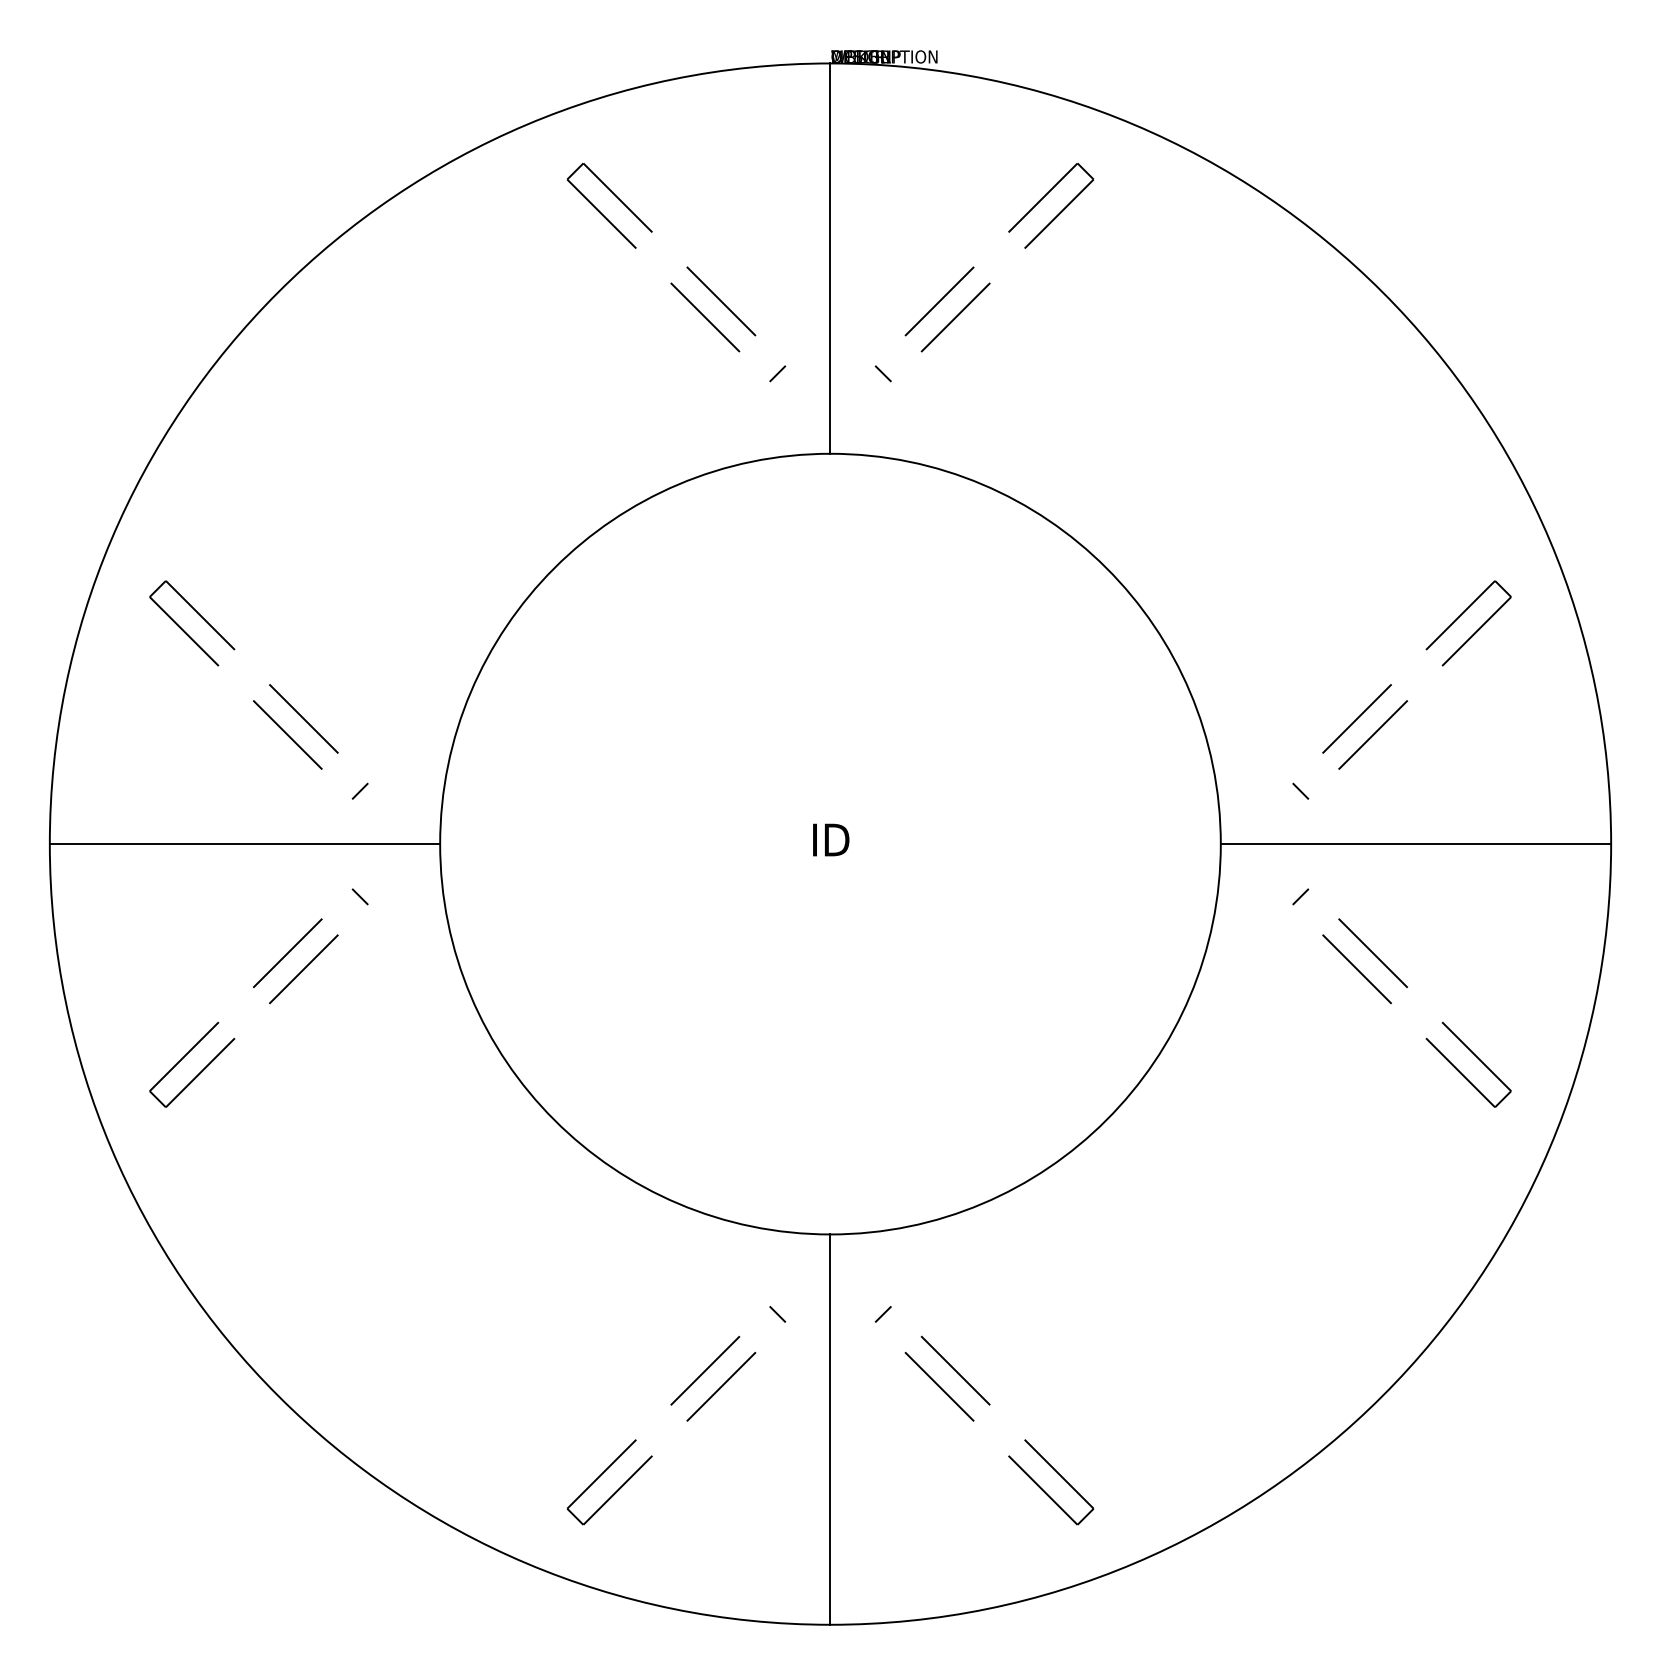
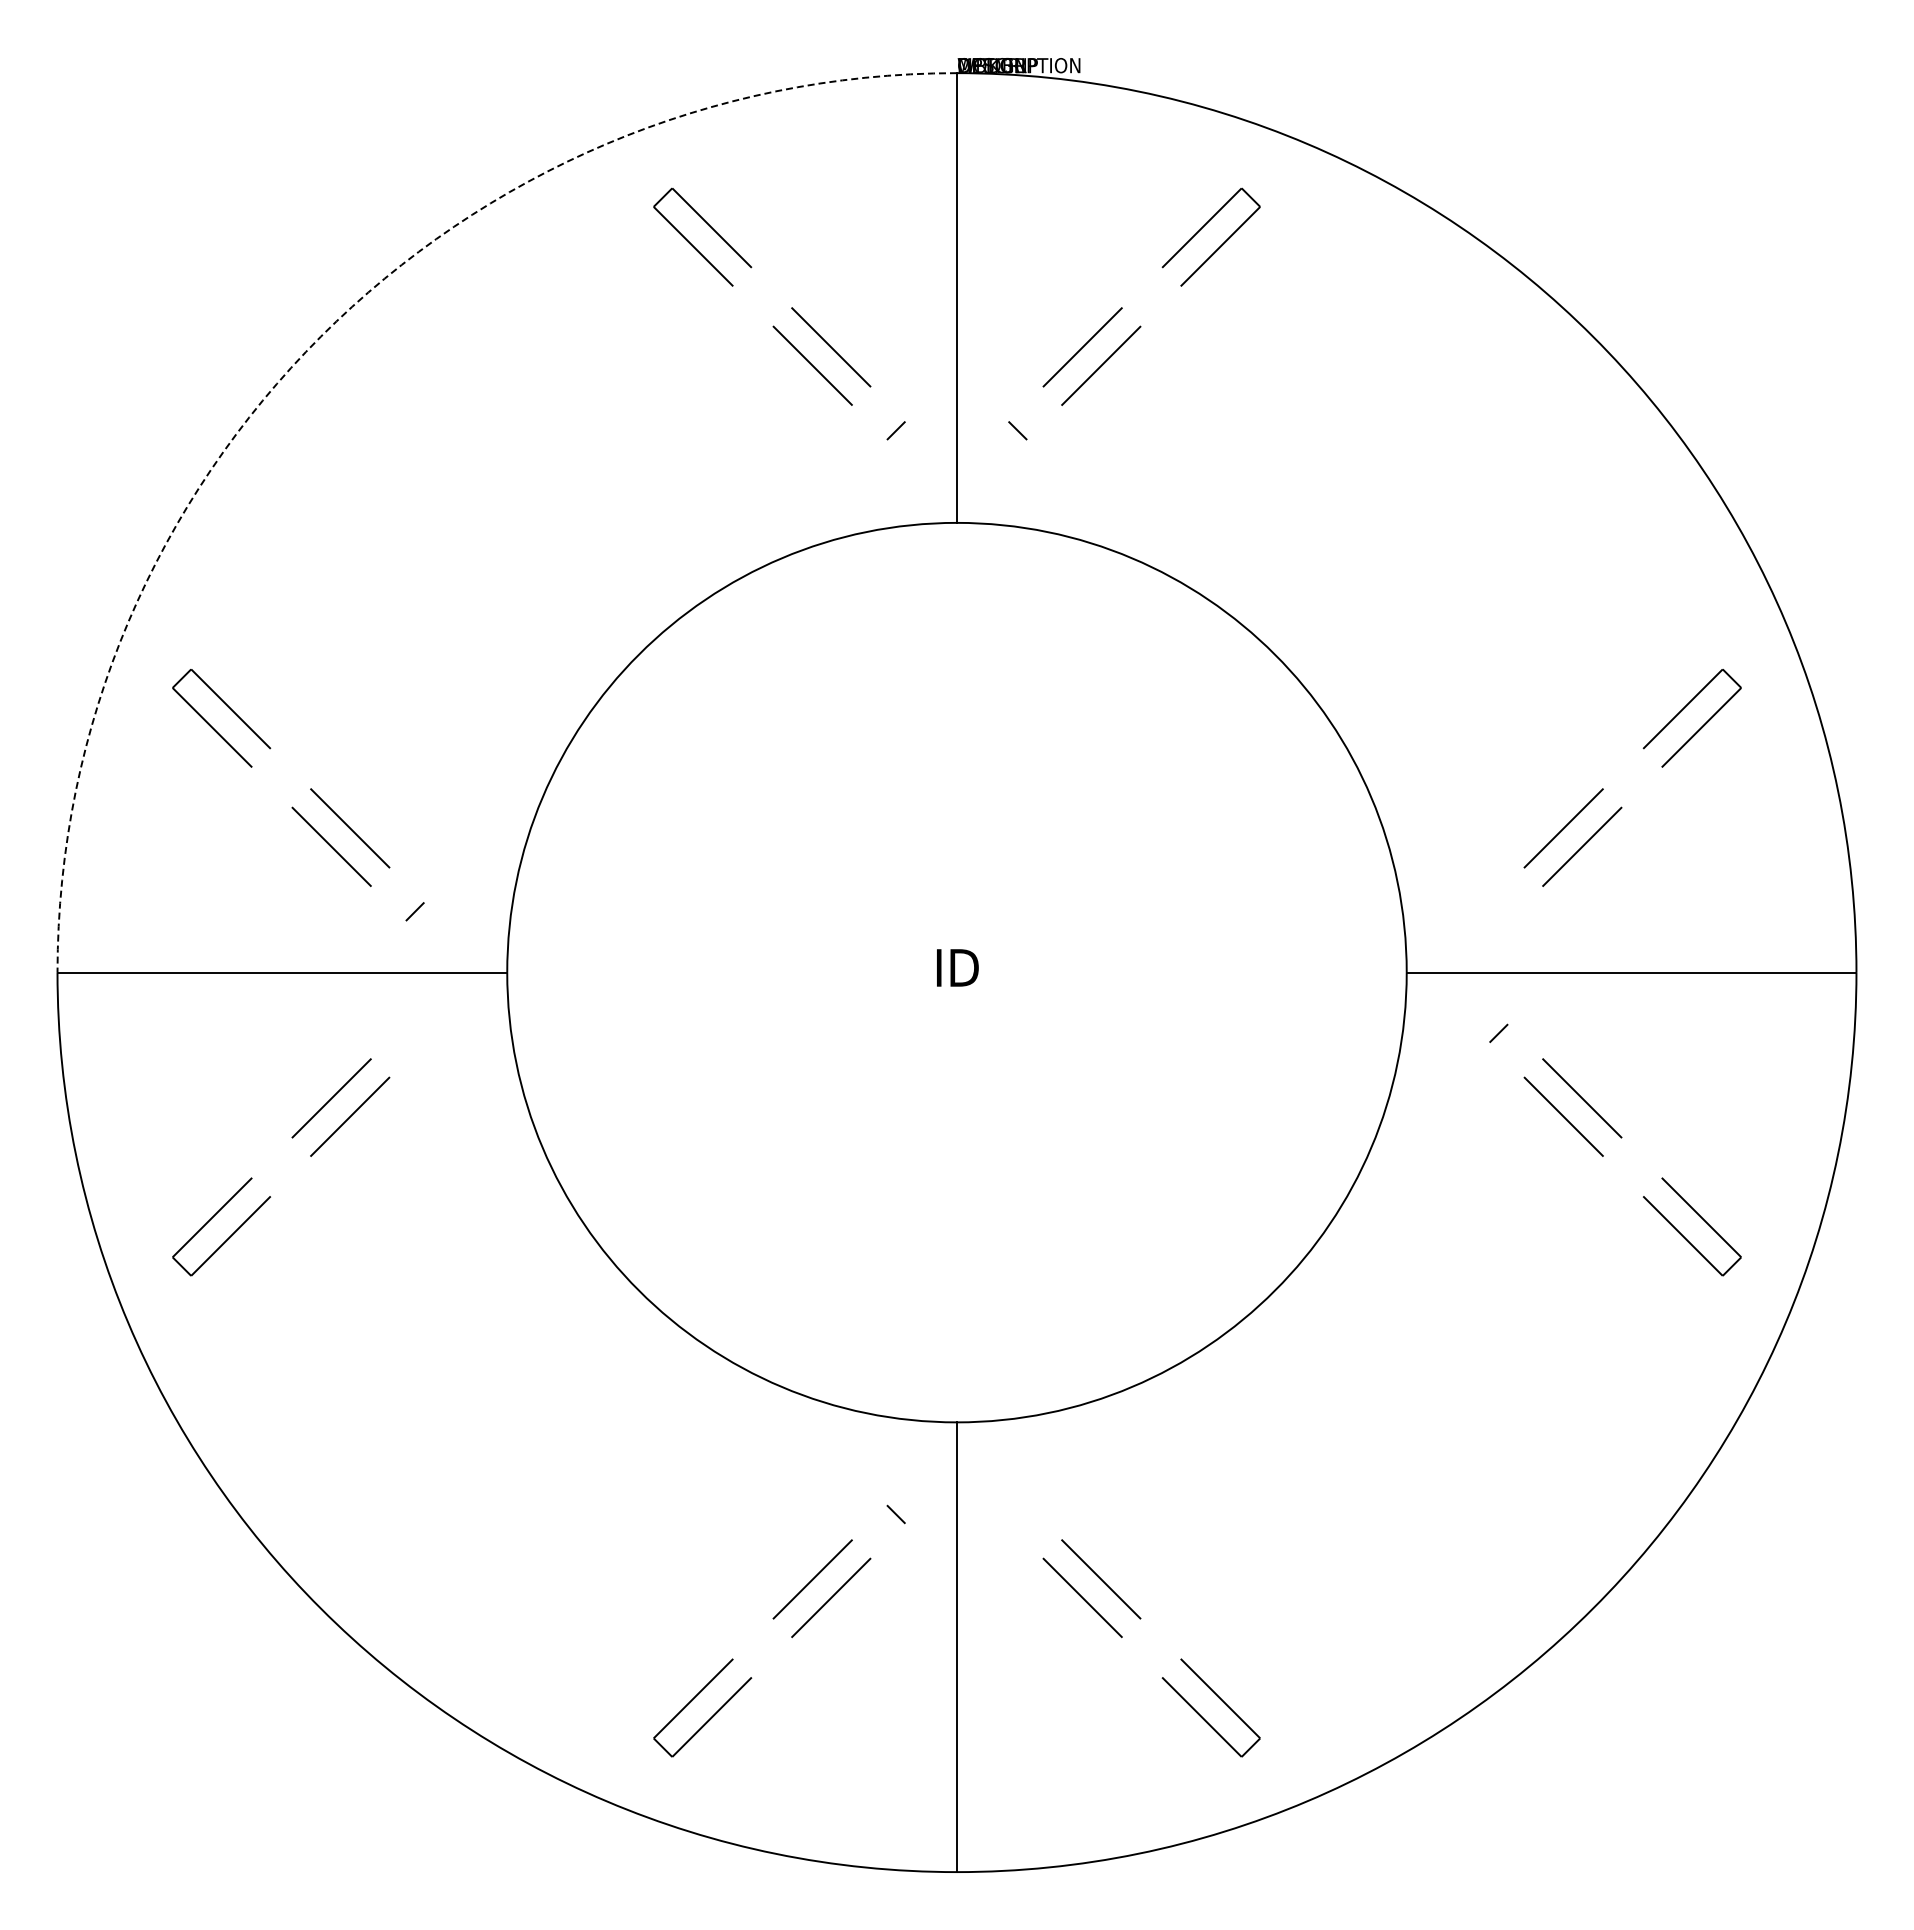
arc: (278, 292) -> (320, 336), solid -> dashed
line: (1300, 791) -> (1498, 911), removed
line: (359, 896) -> (414, 1033), removed
line: (883, 1314) -> (1017, 1514), removed

